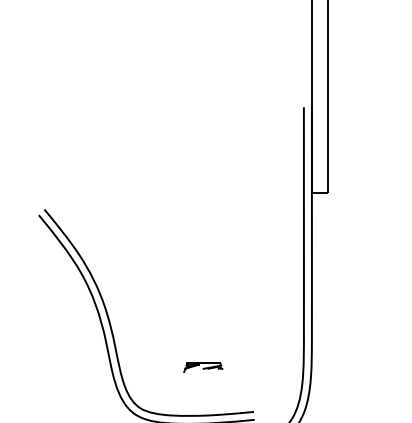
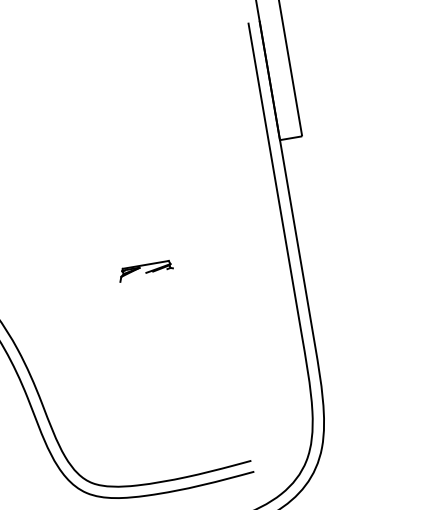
part: (203, 367) -> (146, 270), moved

